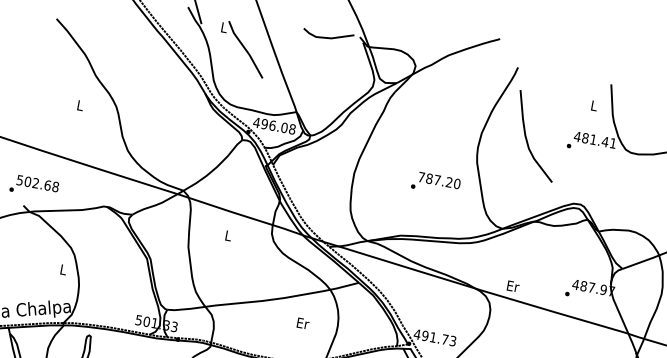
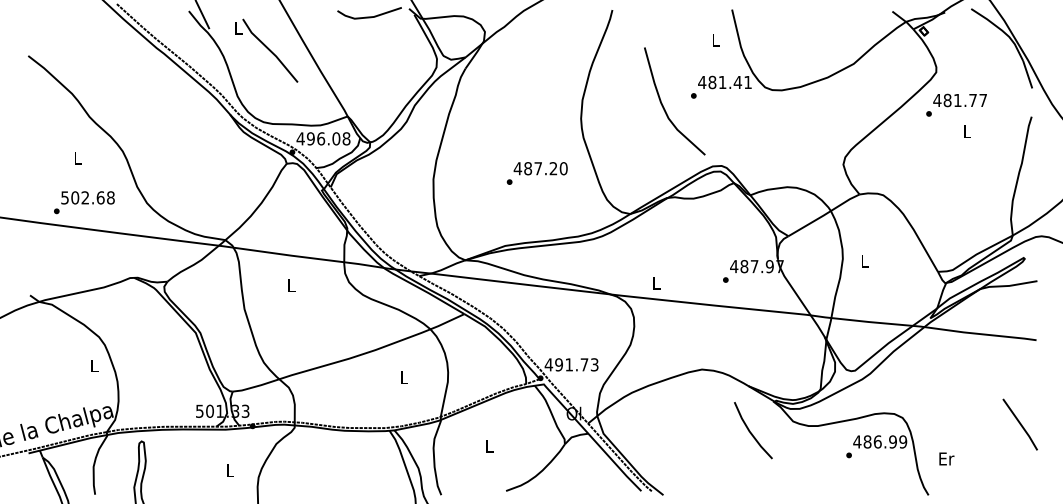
curve: (527, 139) -> (664, 107), moved
text: (421, 177) -> (517, 168), 787.20 -> 487.20
text: (34, 186) -> (84, 202), moved
text: (513, 285) -> (656, 282), Er -> L
text: (303, 323) -> (404, 377), Er -> L

